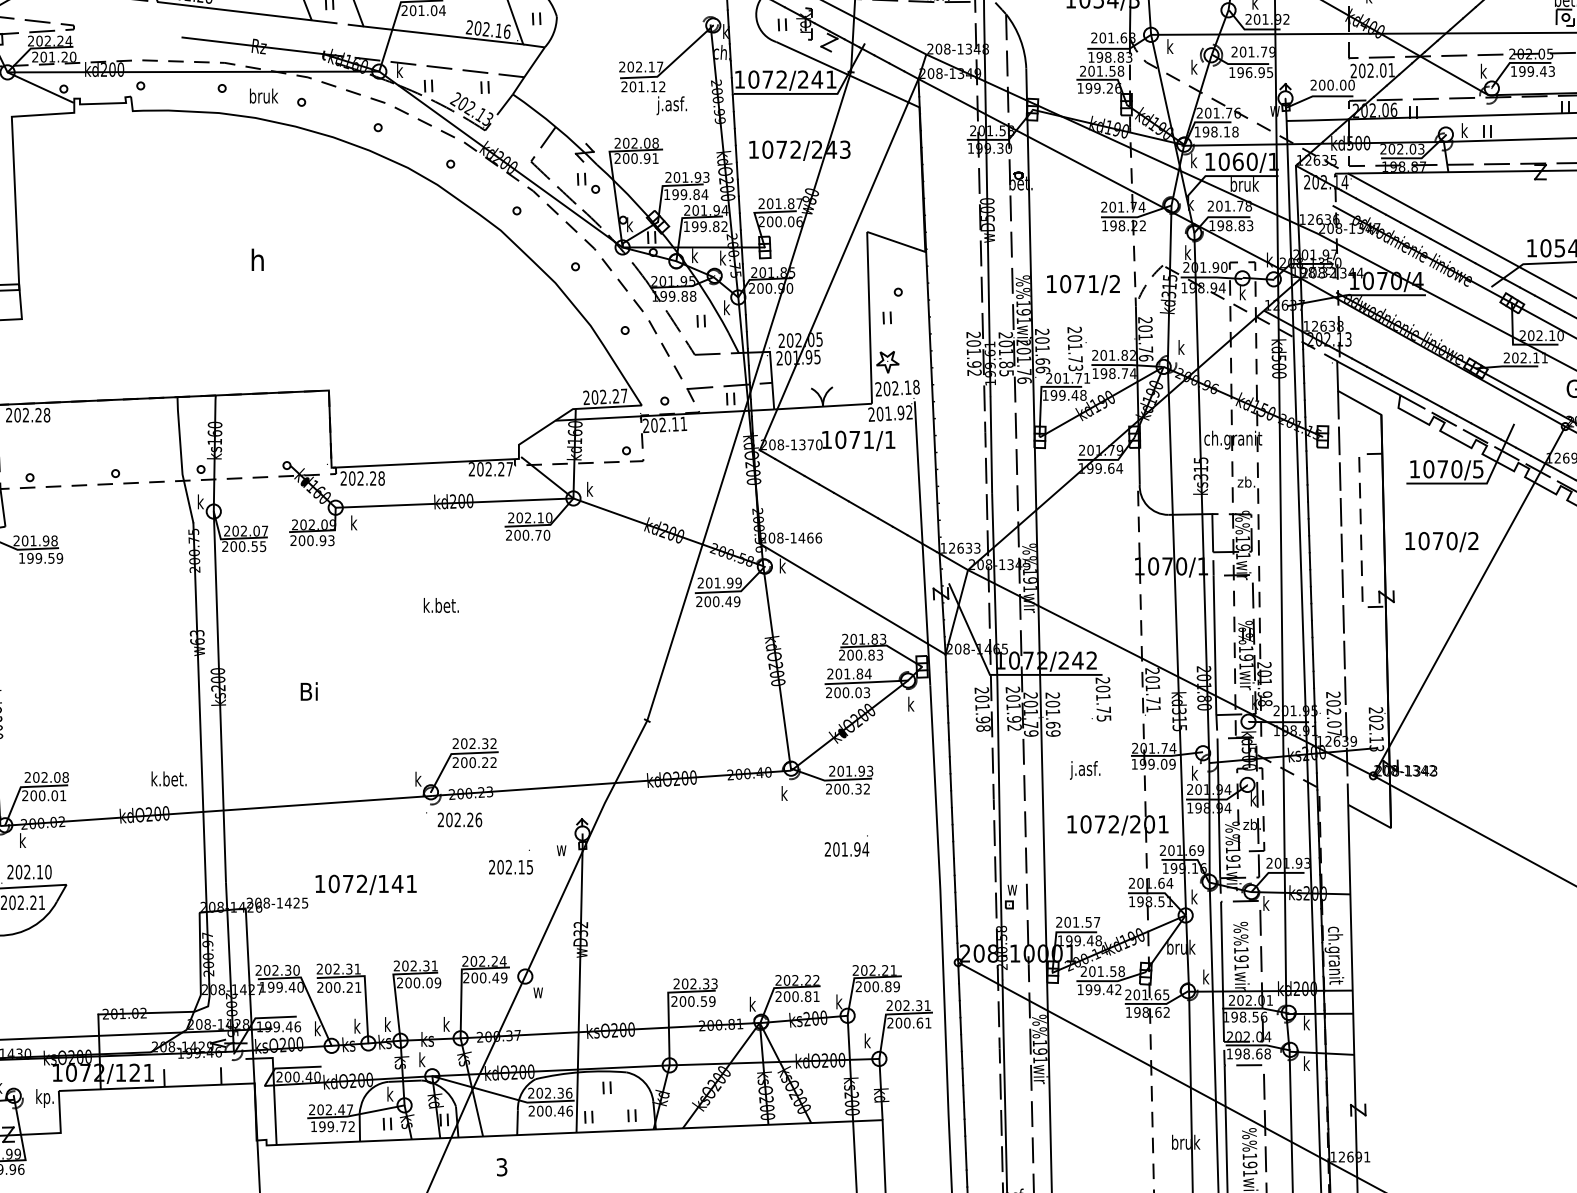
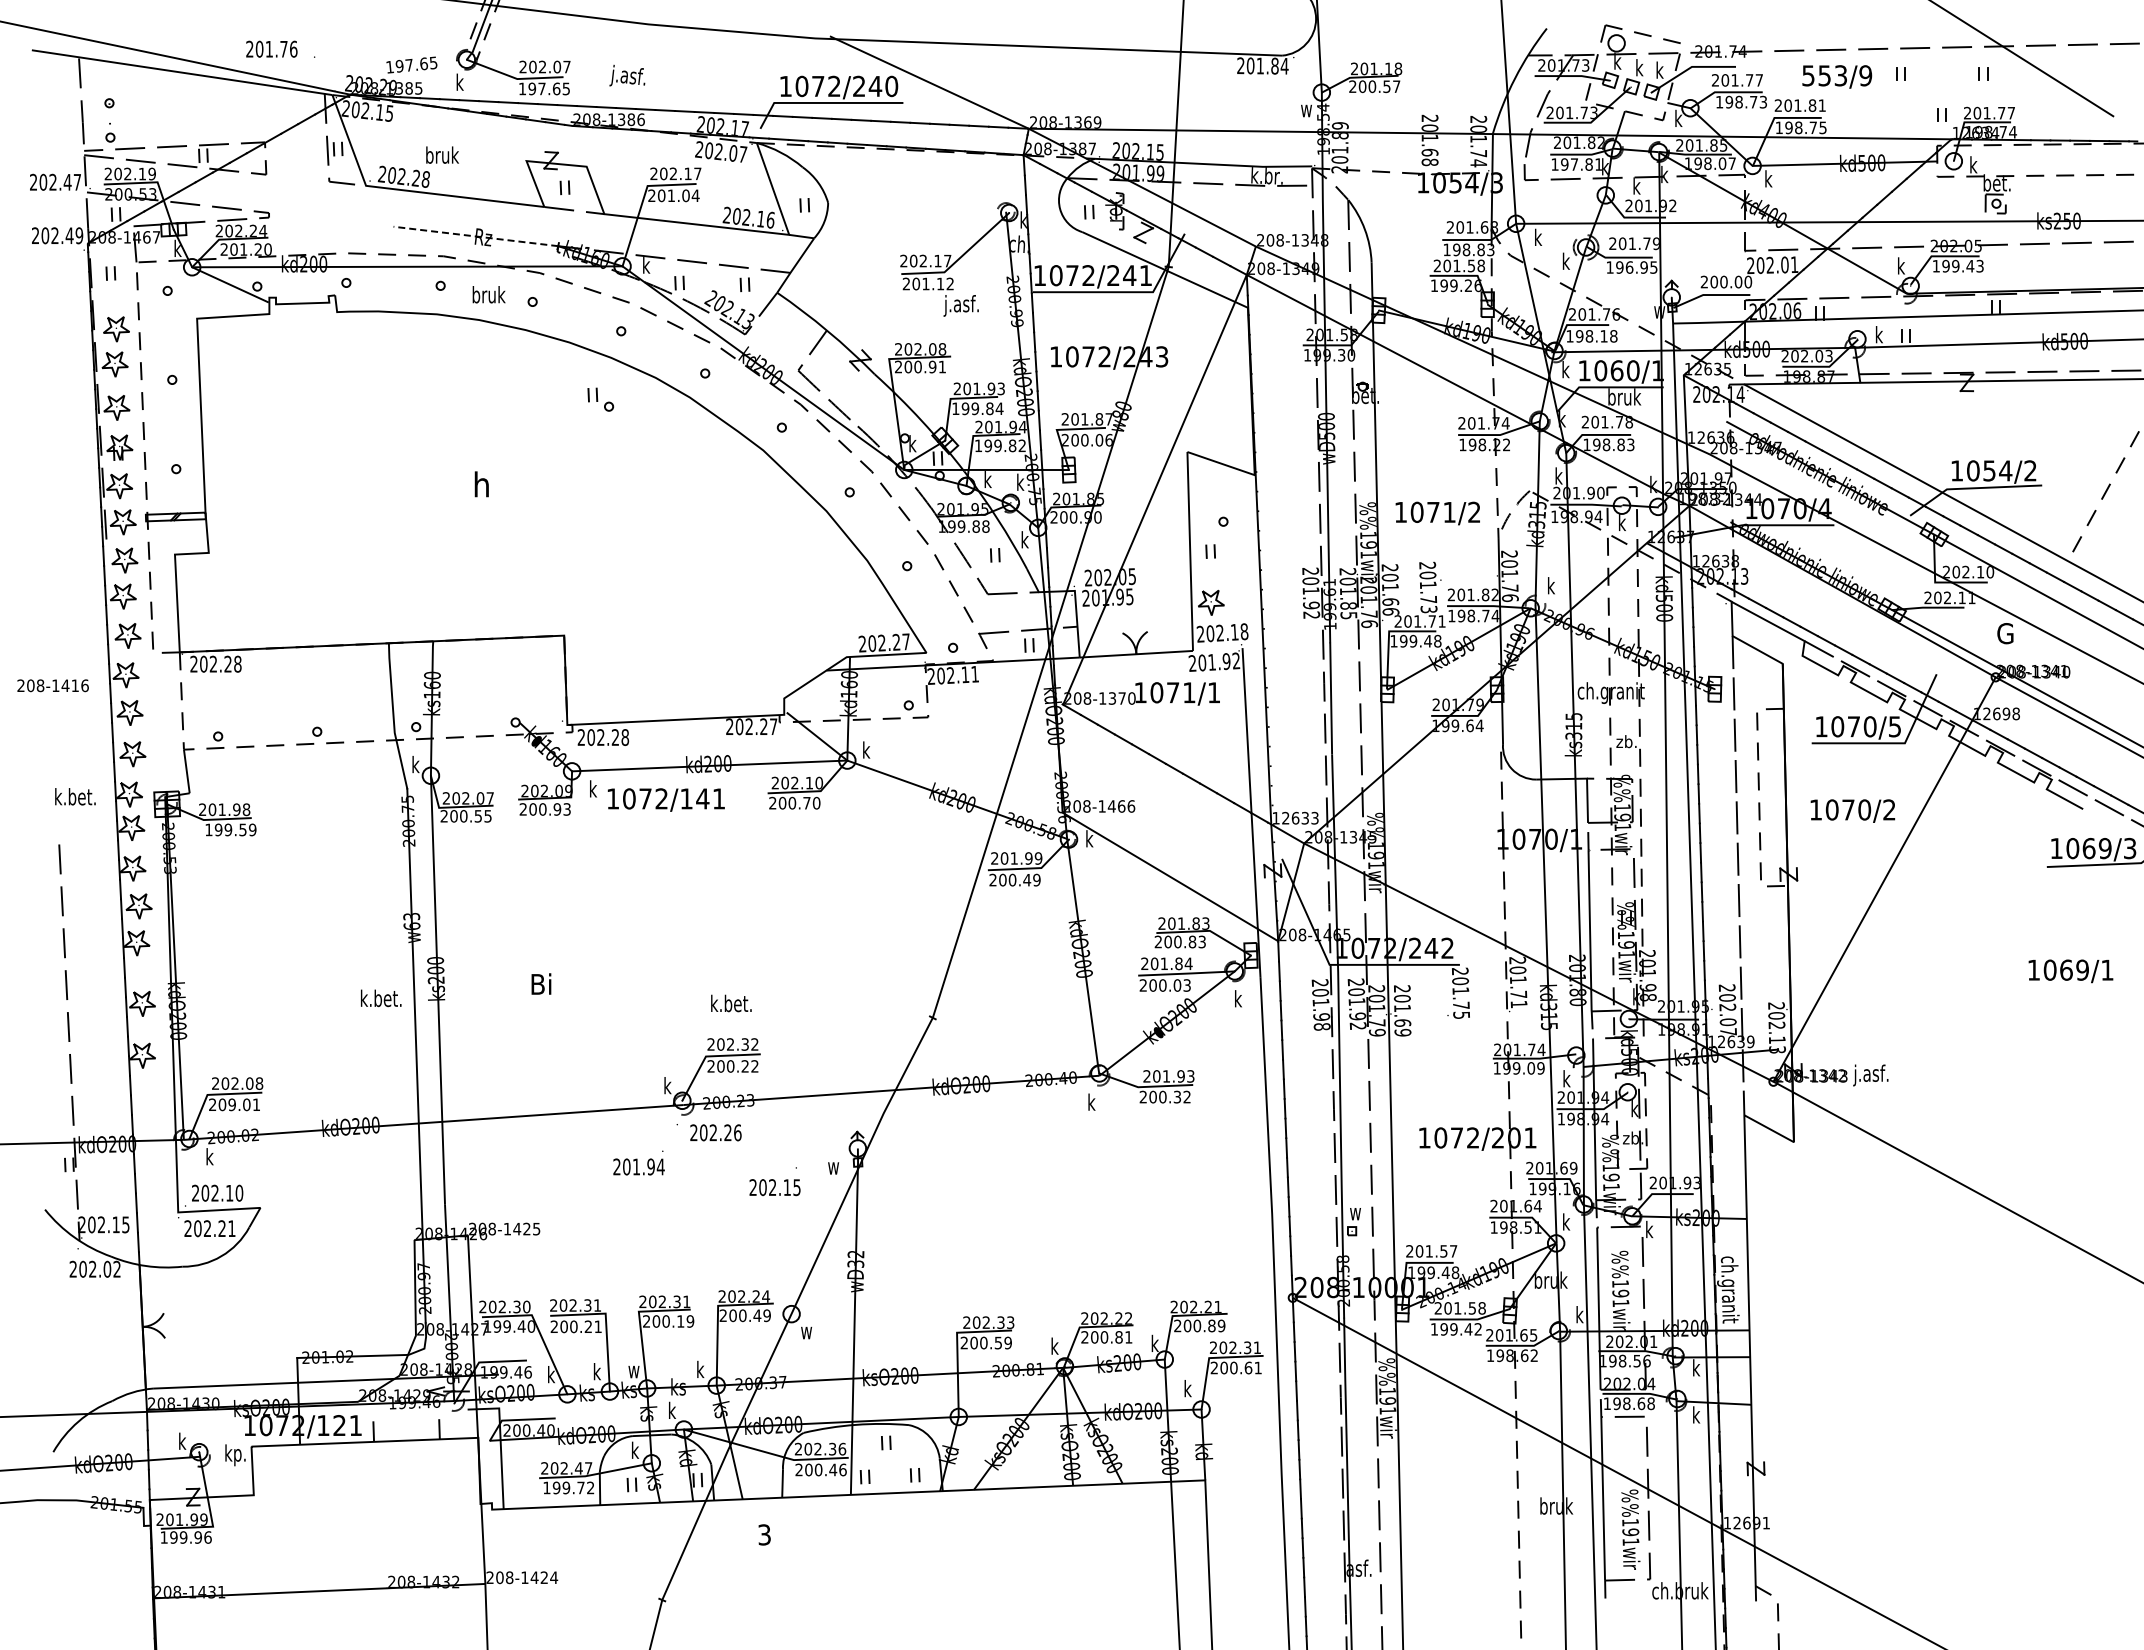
line: (252, 45) -> (475, 236), solid -> dashed
part: (588, 183) -> (600, 399), moved
text: (441, 605) -> (731, 1003), moved
text: (1084, 770) -> (1870, 1075), moved
text: (169, 779) -> (381, 998), moved
text: (41, 795) -> (231, 1104), 200.01 -> 209.01
text: (846, 845) -> (638, 1162), moved
text: (365, 884) -> (665, 799), moved
text: (429, 982) -> (680, 1321), 200.09 -> 200.19
text: (388, 1024) -> (633, 1369), k -> w

